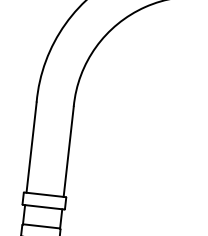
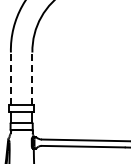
line: (30, 147) -> (10, 78), solid -> dashed
line: (68, 151) -> (32, 78), solid -> dashed

